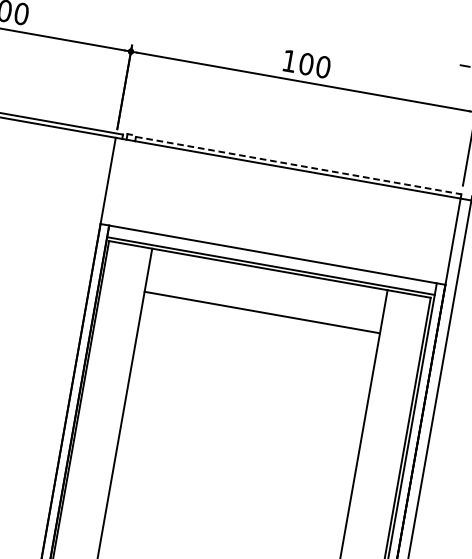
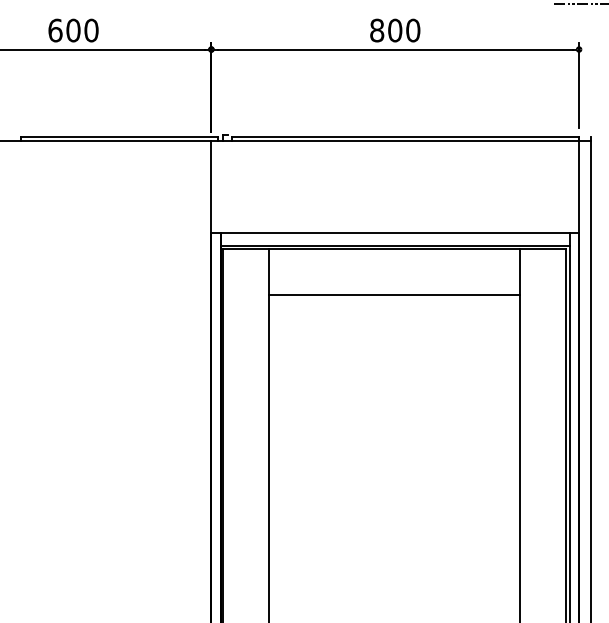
text: (289, 61) -> (377, 30), 100 -> 800
line: (298, 165) -> (405, 136), dashed -> solid

